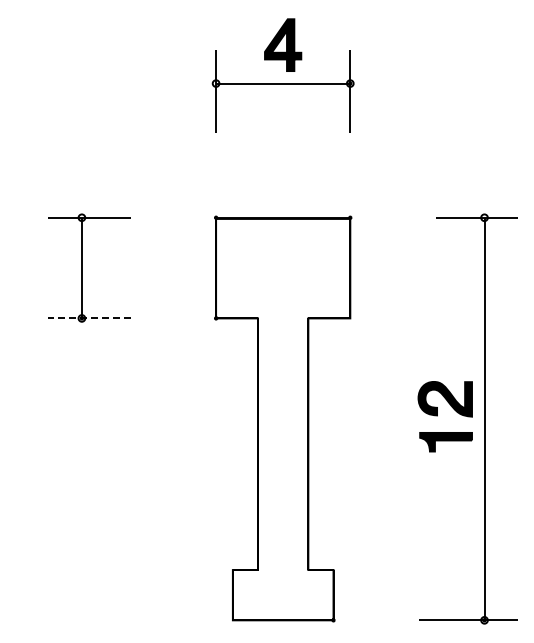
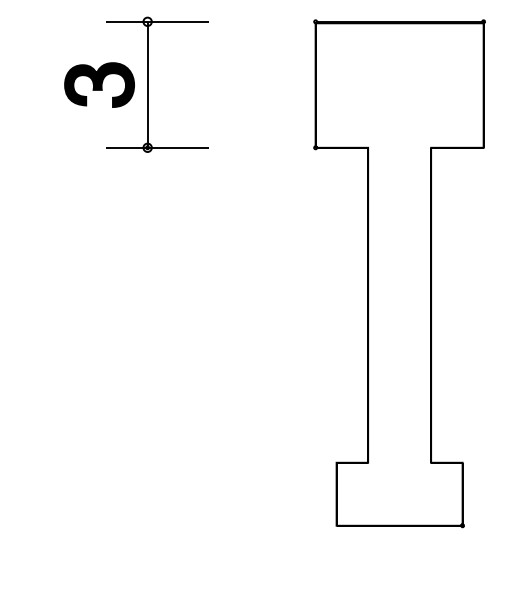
part: (43, 267) -> (99, 84), added
line: (89, 318) -> (157, 147), dashed -> solid

